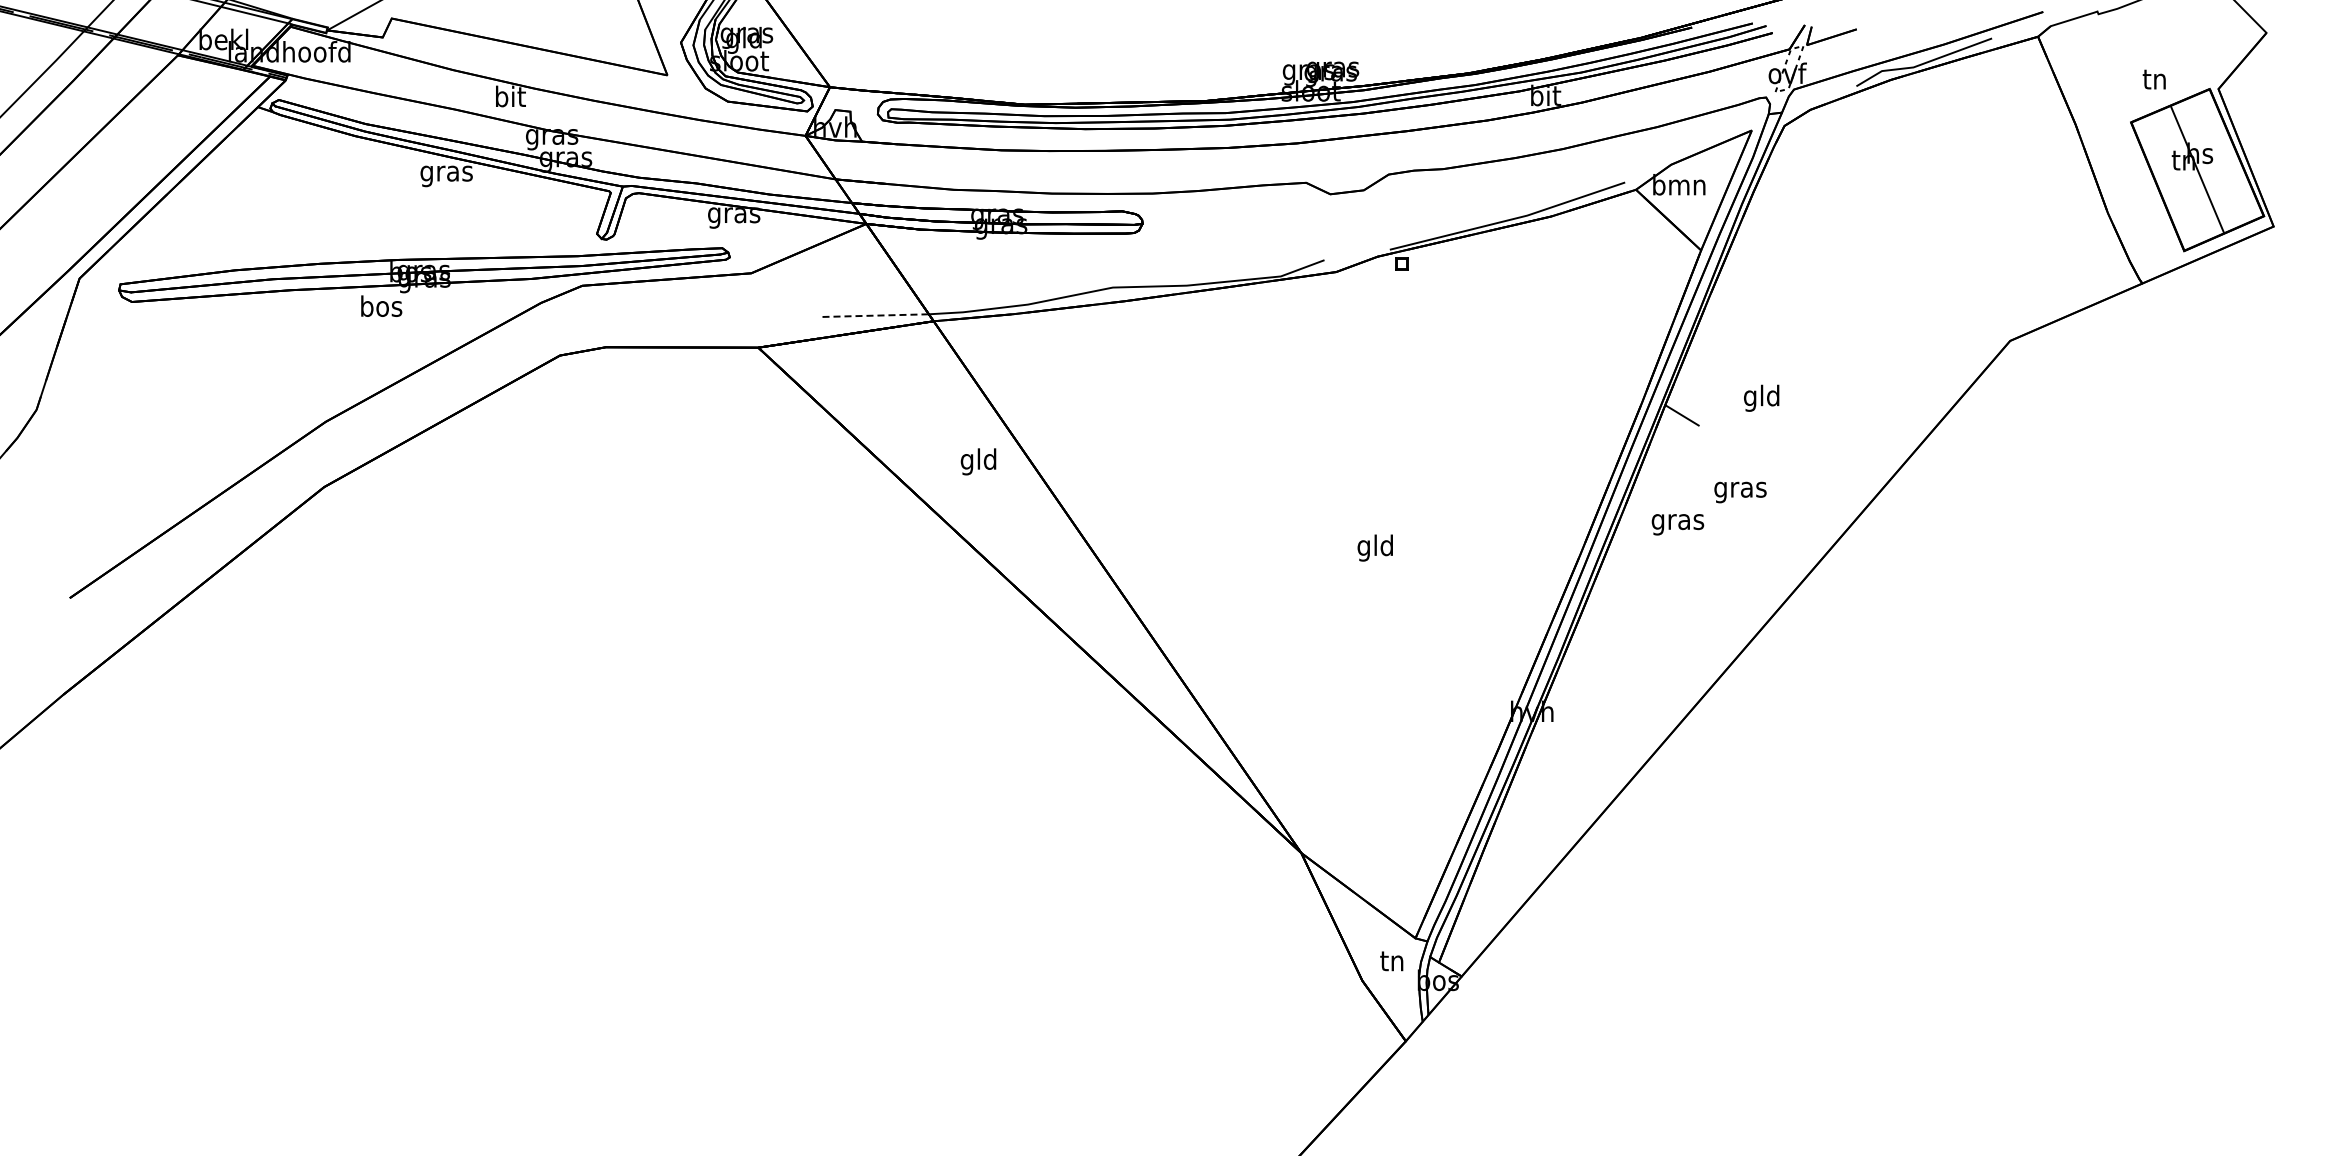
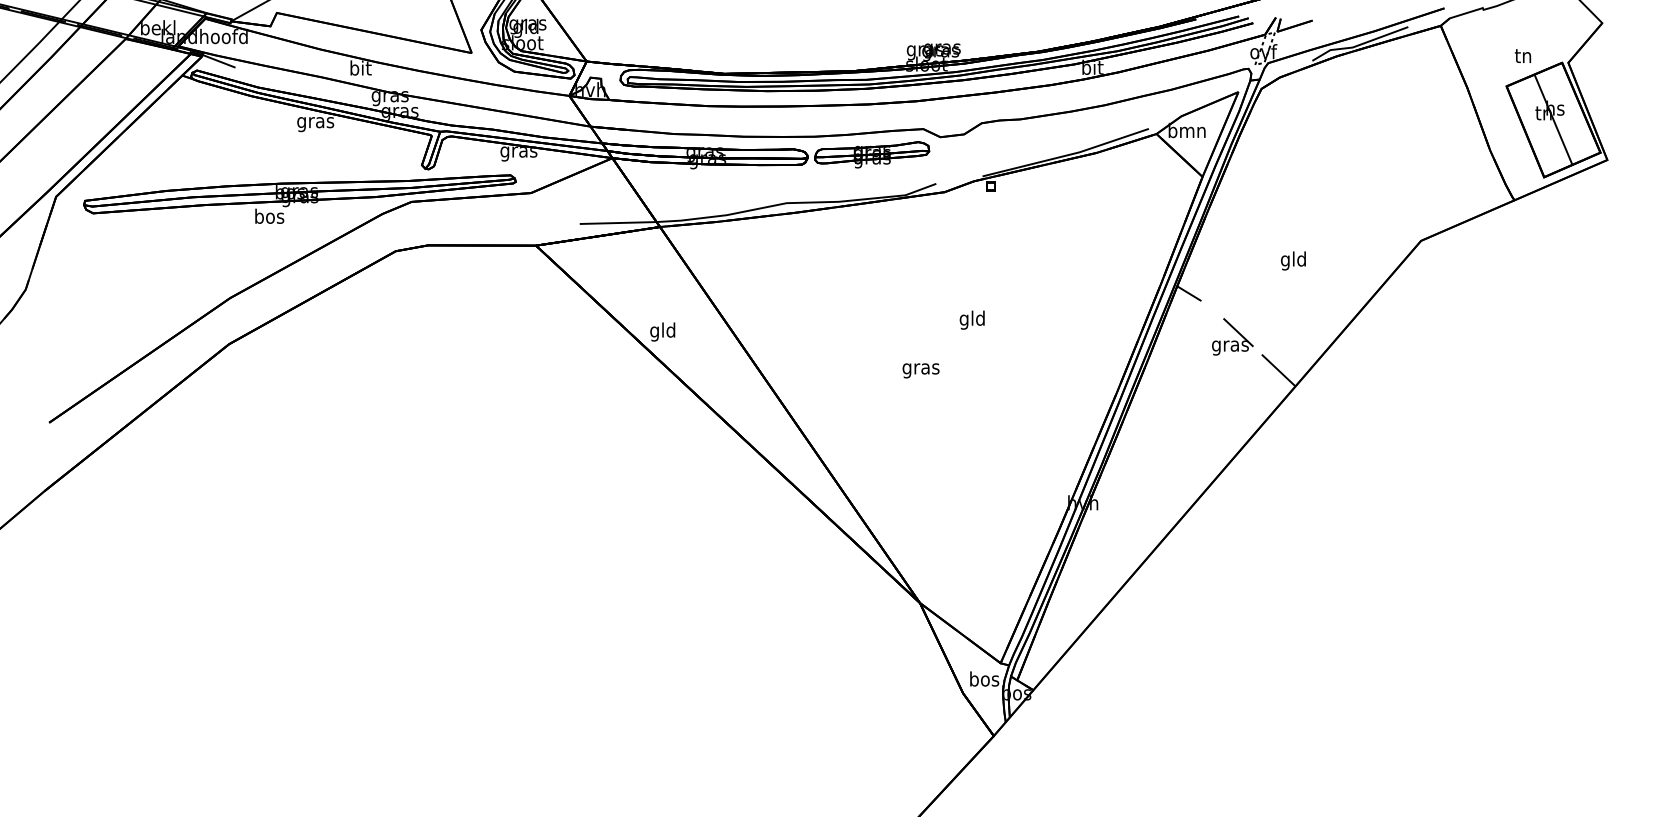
line: (309, 86) -> (218, 61), added
part: (1233, 219) -> (871, 155), added
line: (874, 315) -> (618, 222), dashed -> solid
text: (1761, 397) -> (1293, 260), moved
text: (978, 461) -> (662, 331), moved
line: (1781, 498) -> (1259, 352), added
text: (1677, 524) -> (920, 370), moved
text: (1374, 547) -> (971, 319), moved
text: (1392, 960) -> (984, 678), tn -> bos

